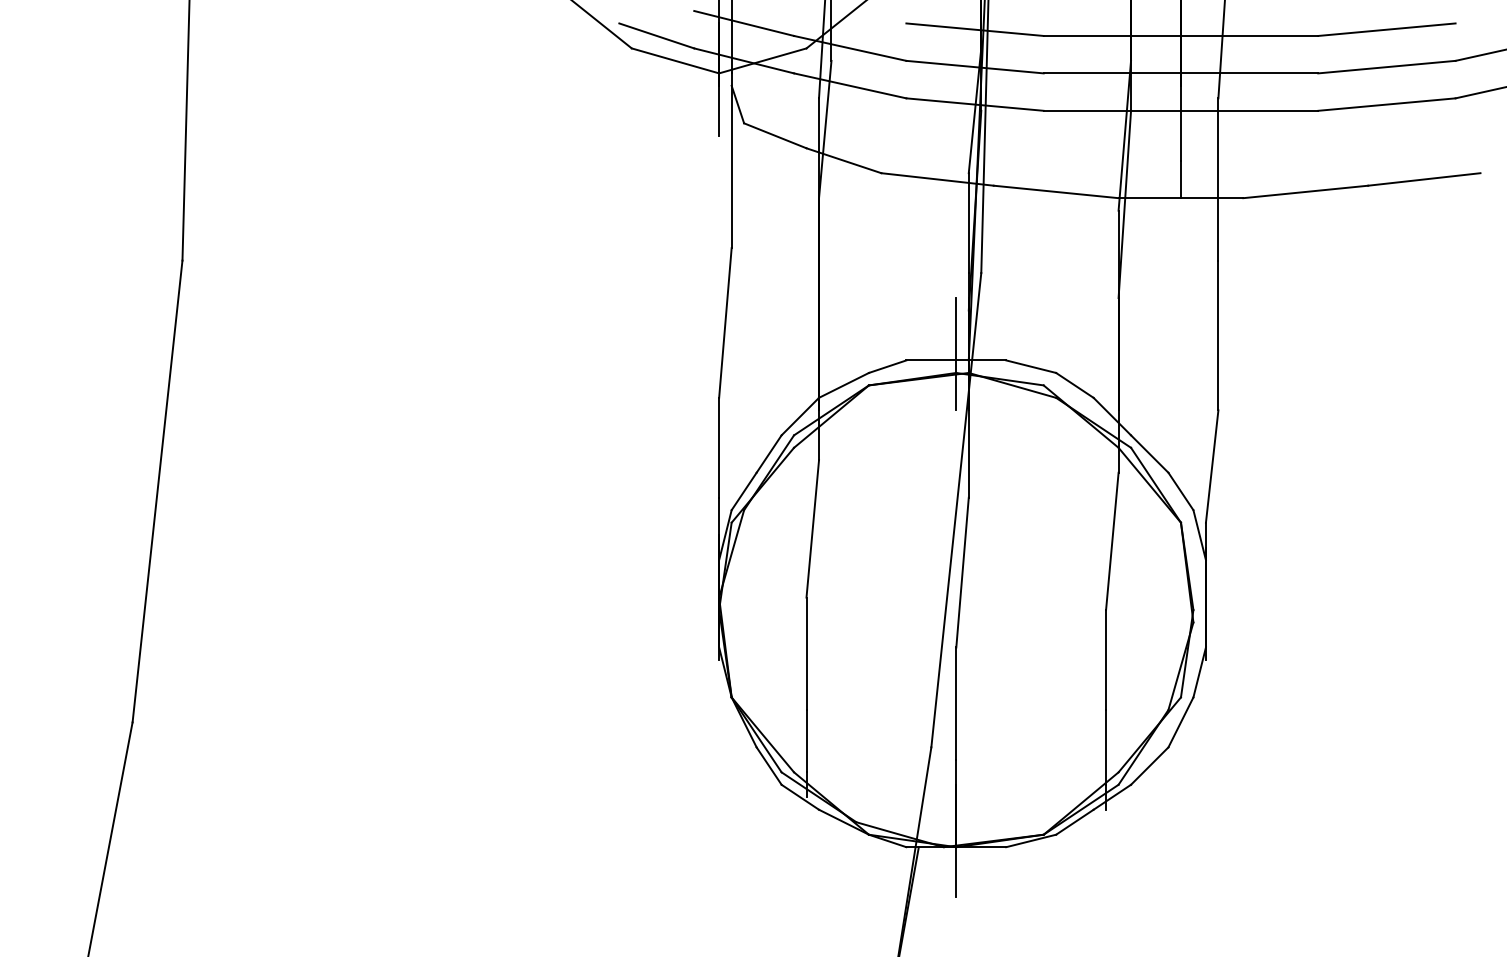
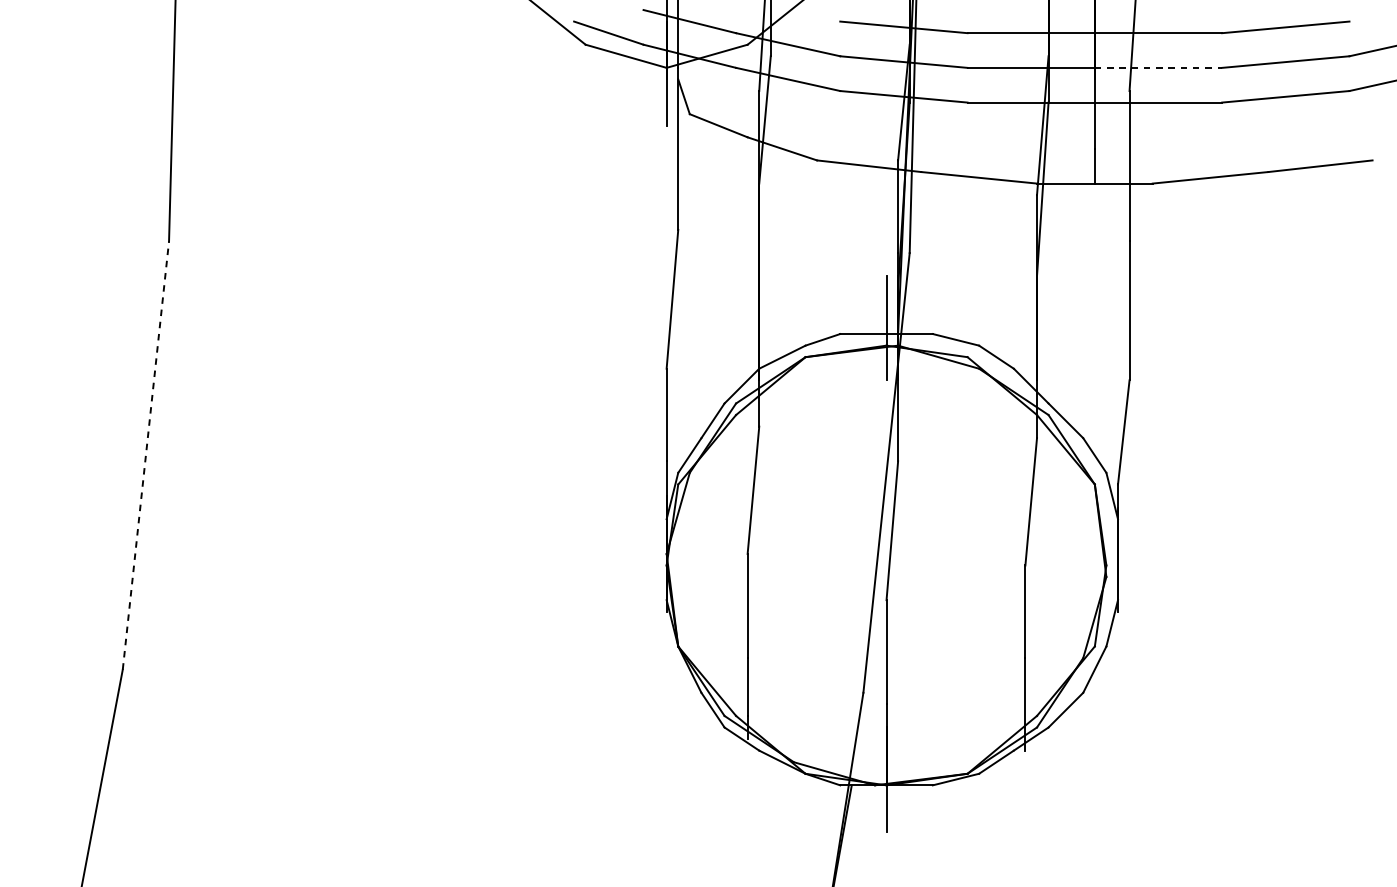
line: (1249, 73) -> (1158, 67), solid -> dashed
line: (157, 491) -> (145, 455), solid -> dashed

